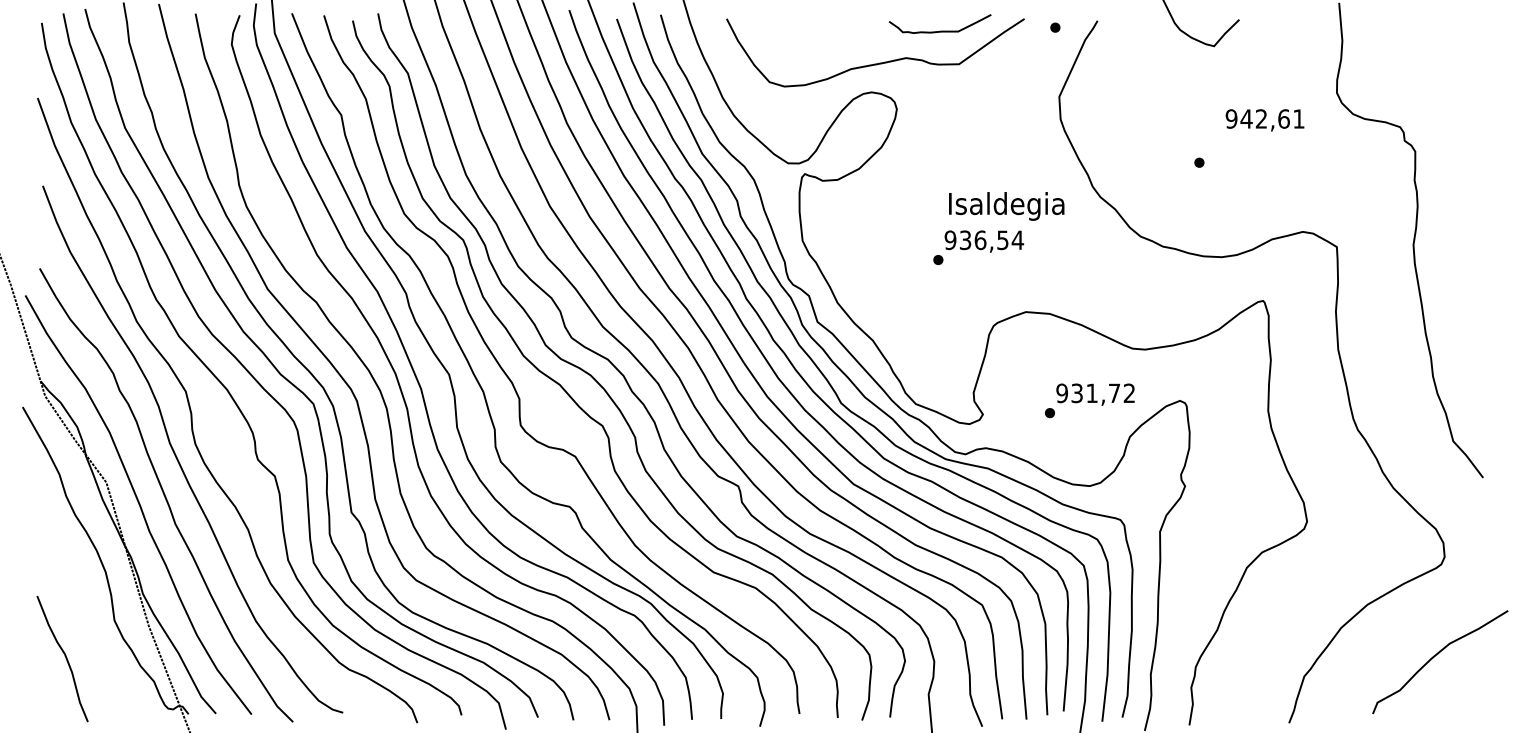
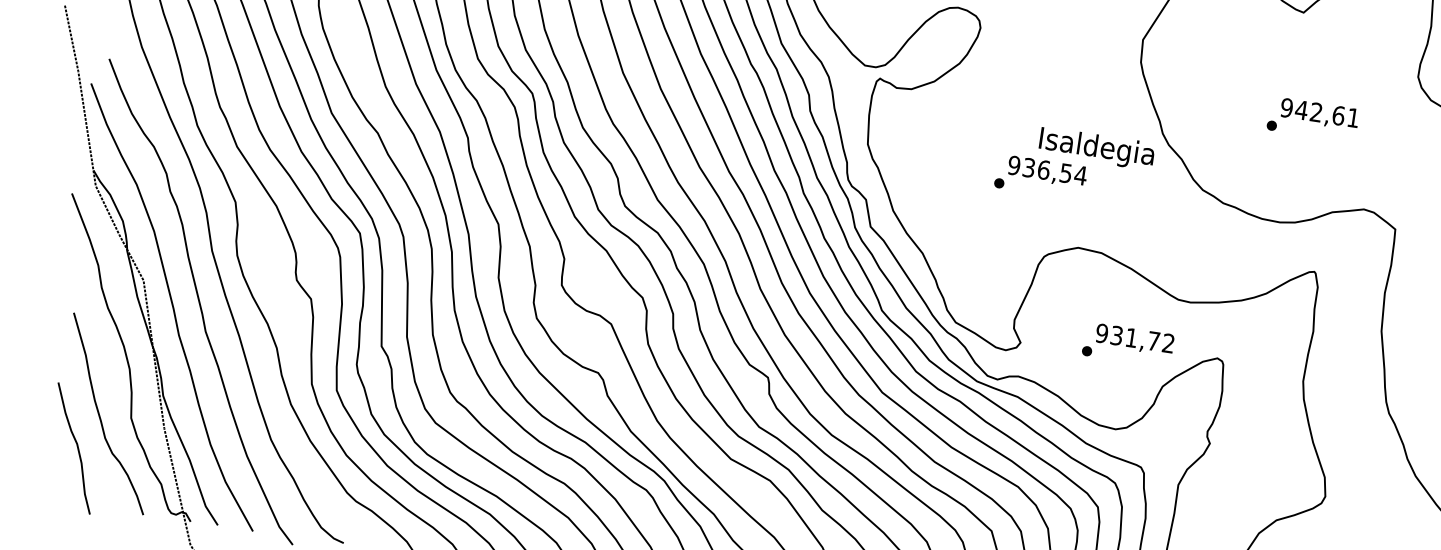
text: (1264, 120) -> (1319, 114), moved
text: (1006, 206) -> (1096, 148), moved
part: (83, 622) -> (100, 415), added

